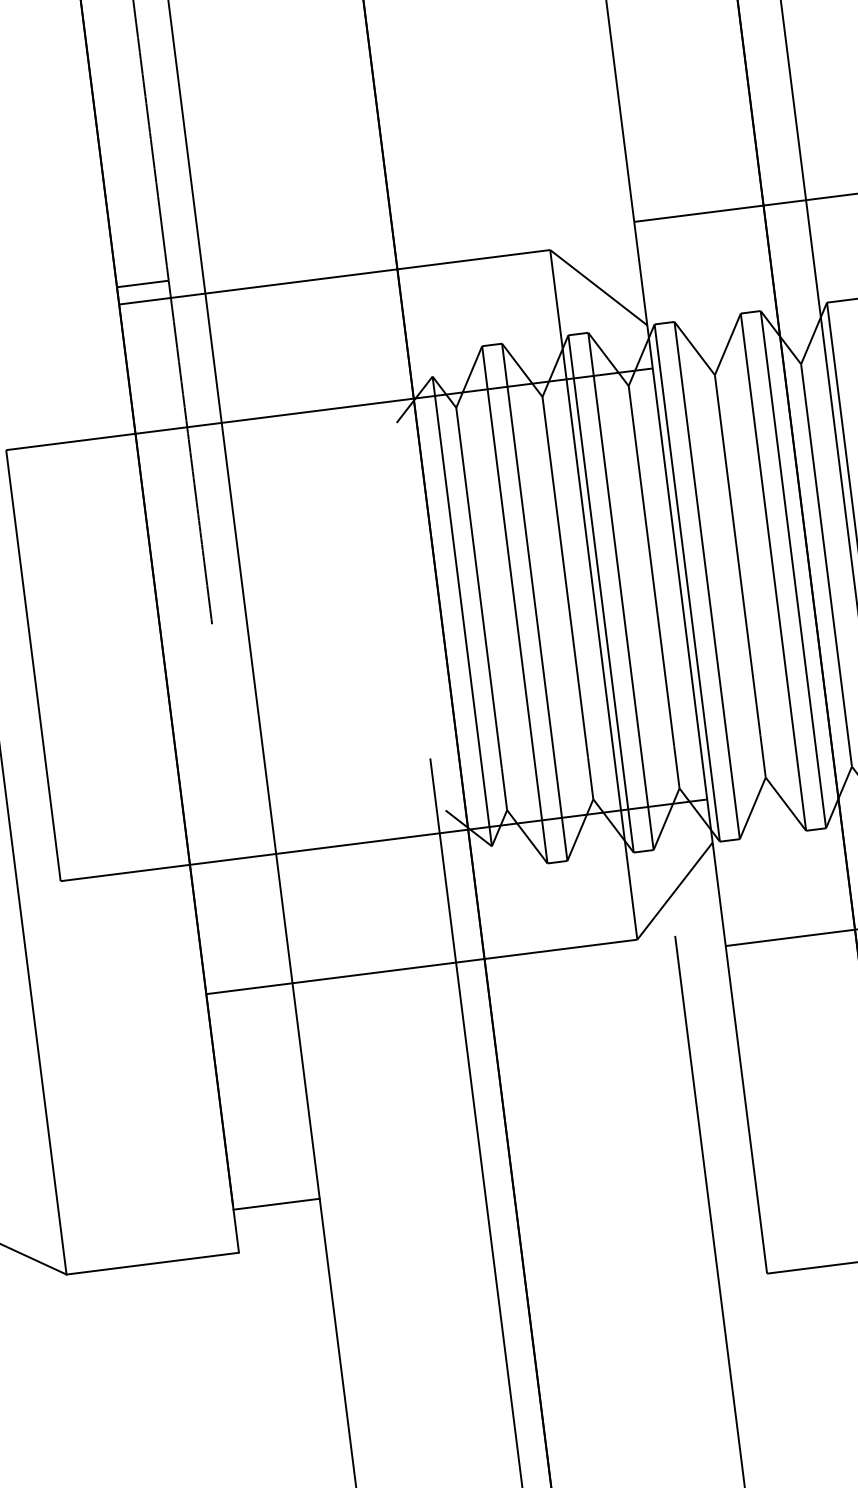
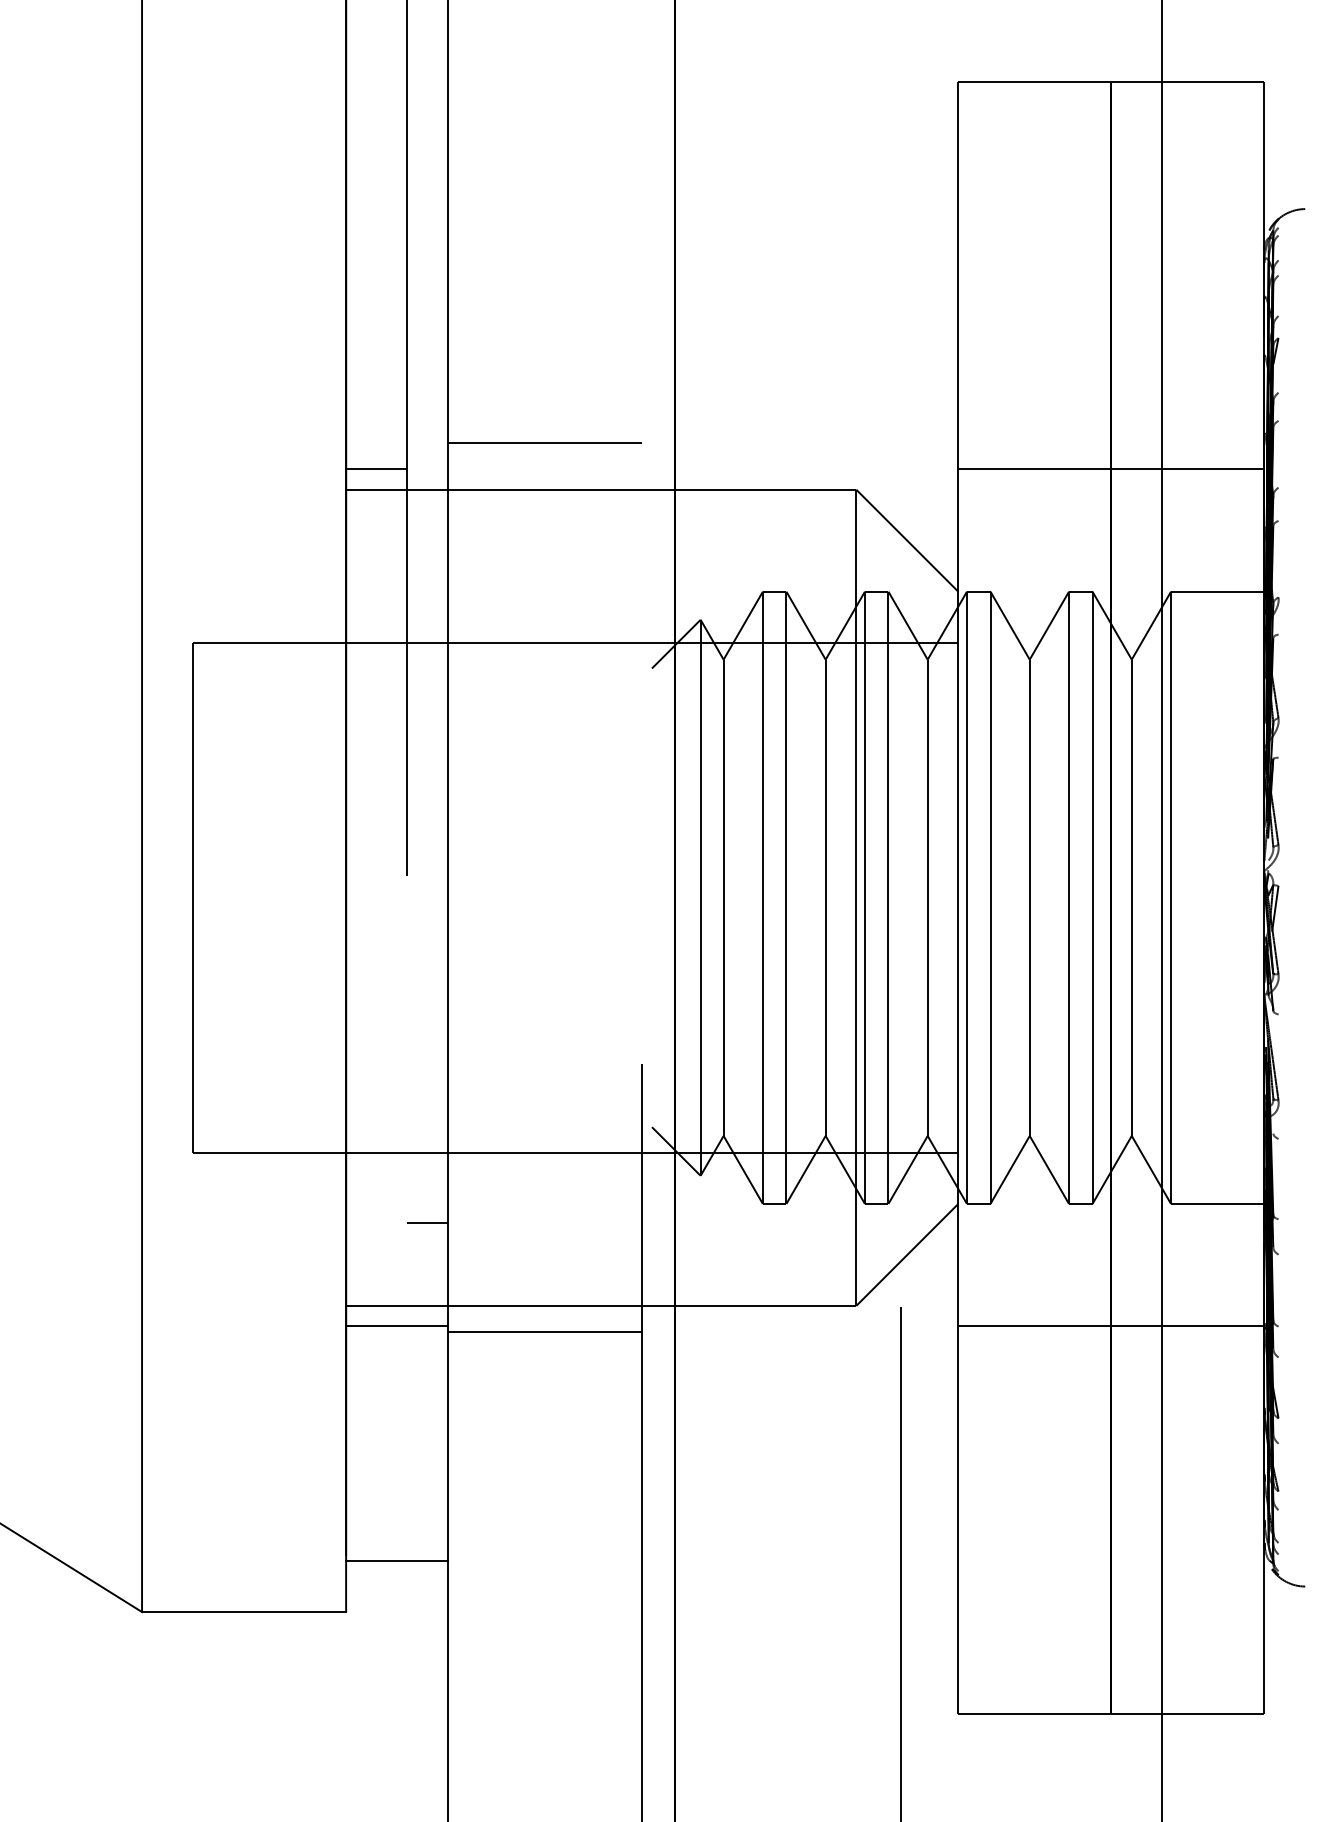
line: (281, 243) -> (544, 442), added
line: (266, 915) -> (427, 1223), added
line: (376, 994) -> (544, 1331), added
line: (251, 1006) -> (397, 1326), added

